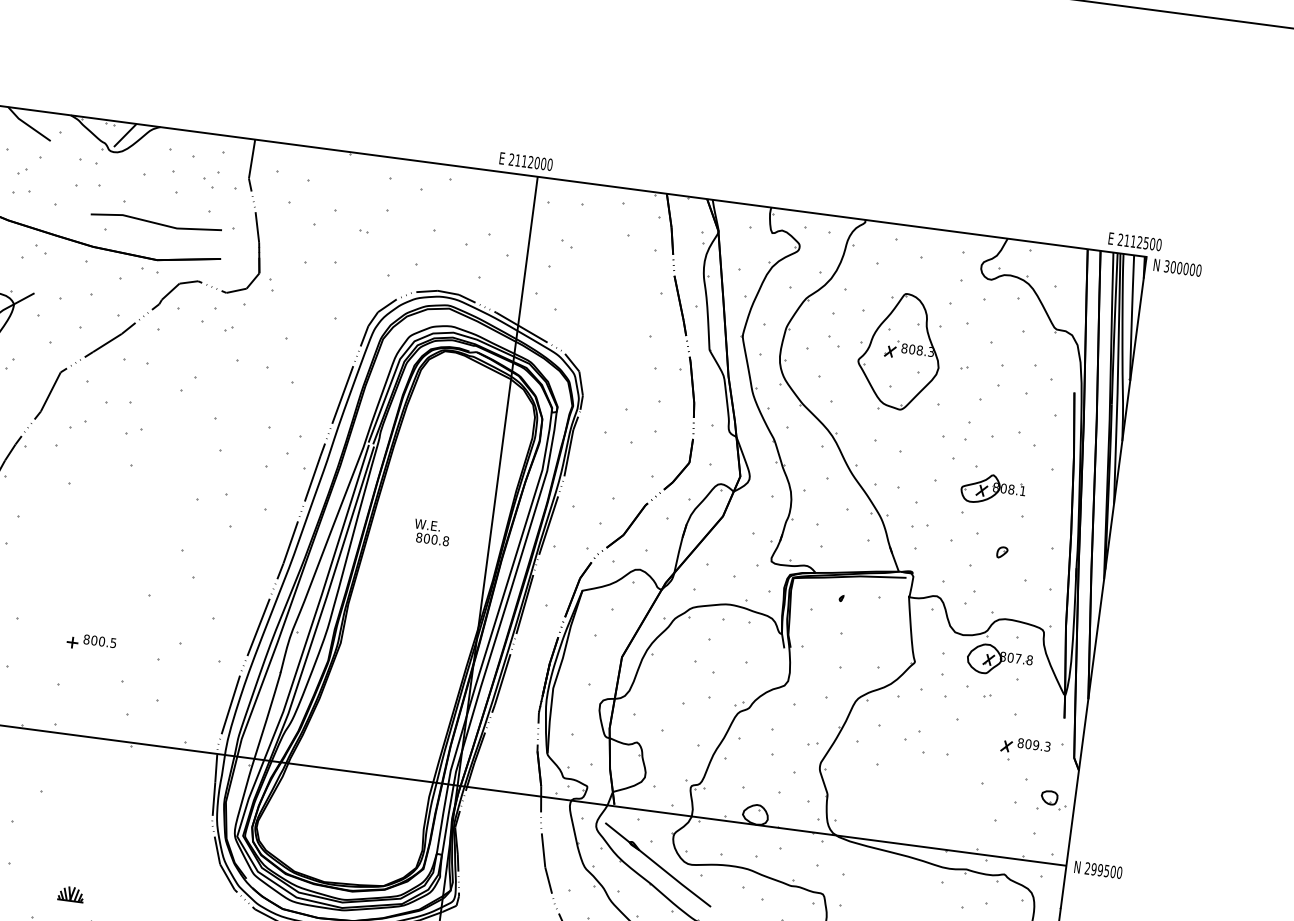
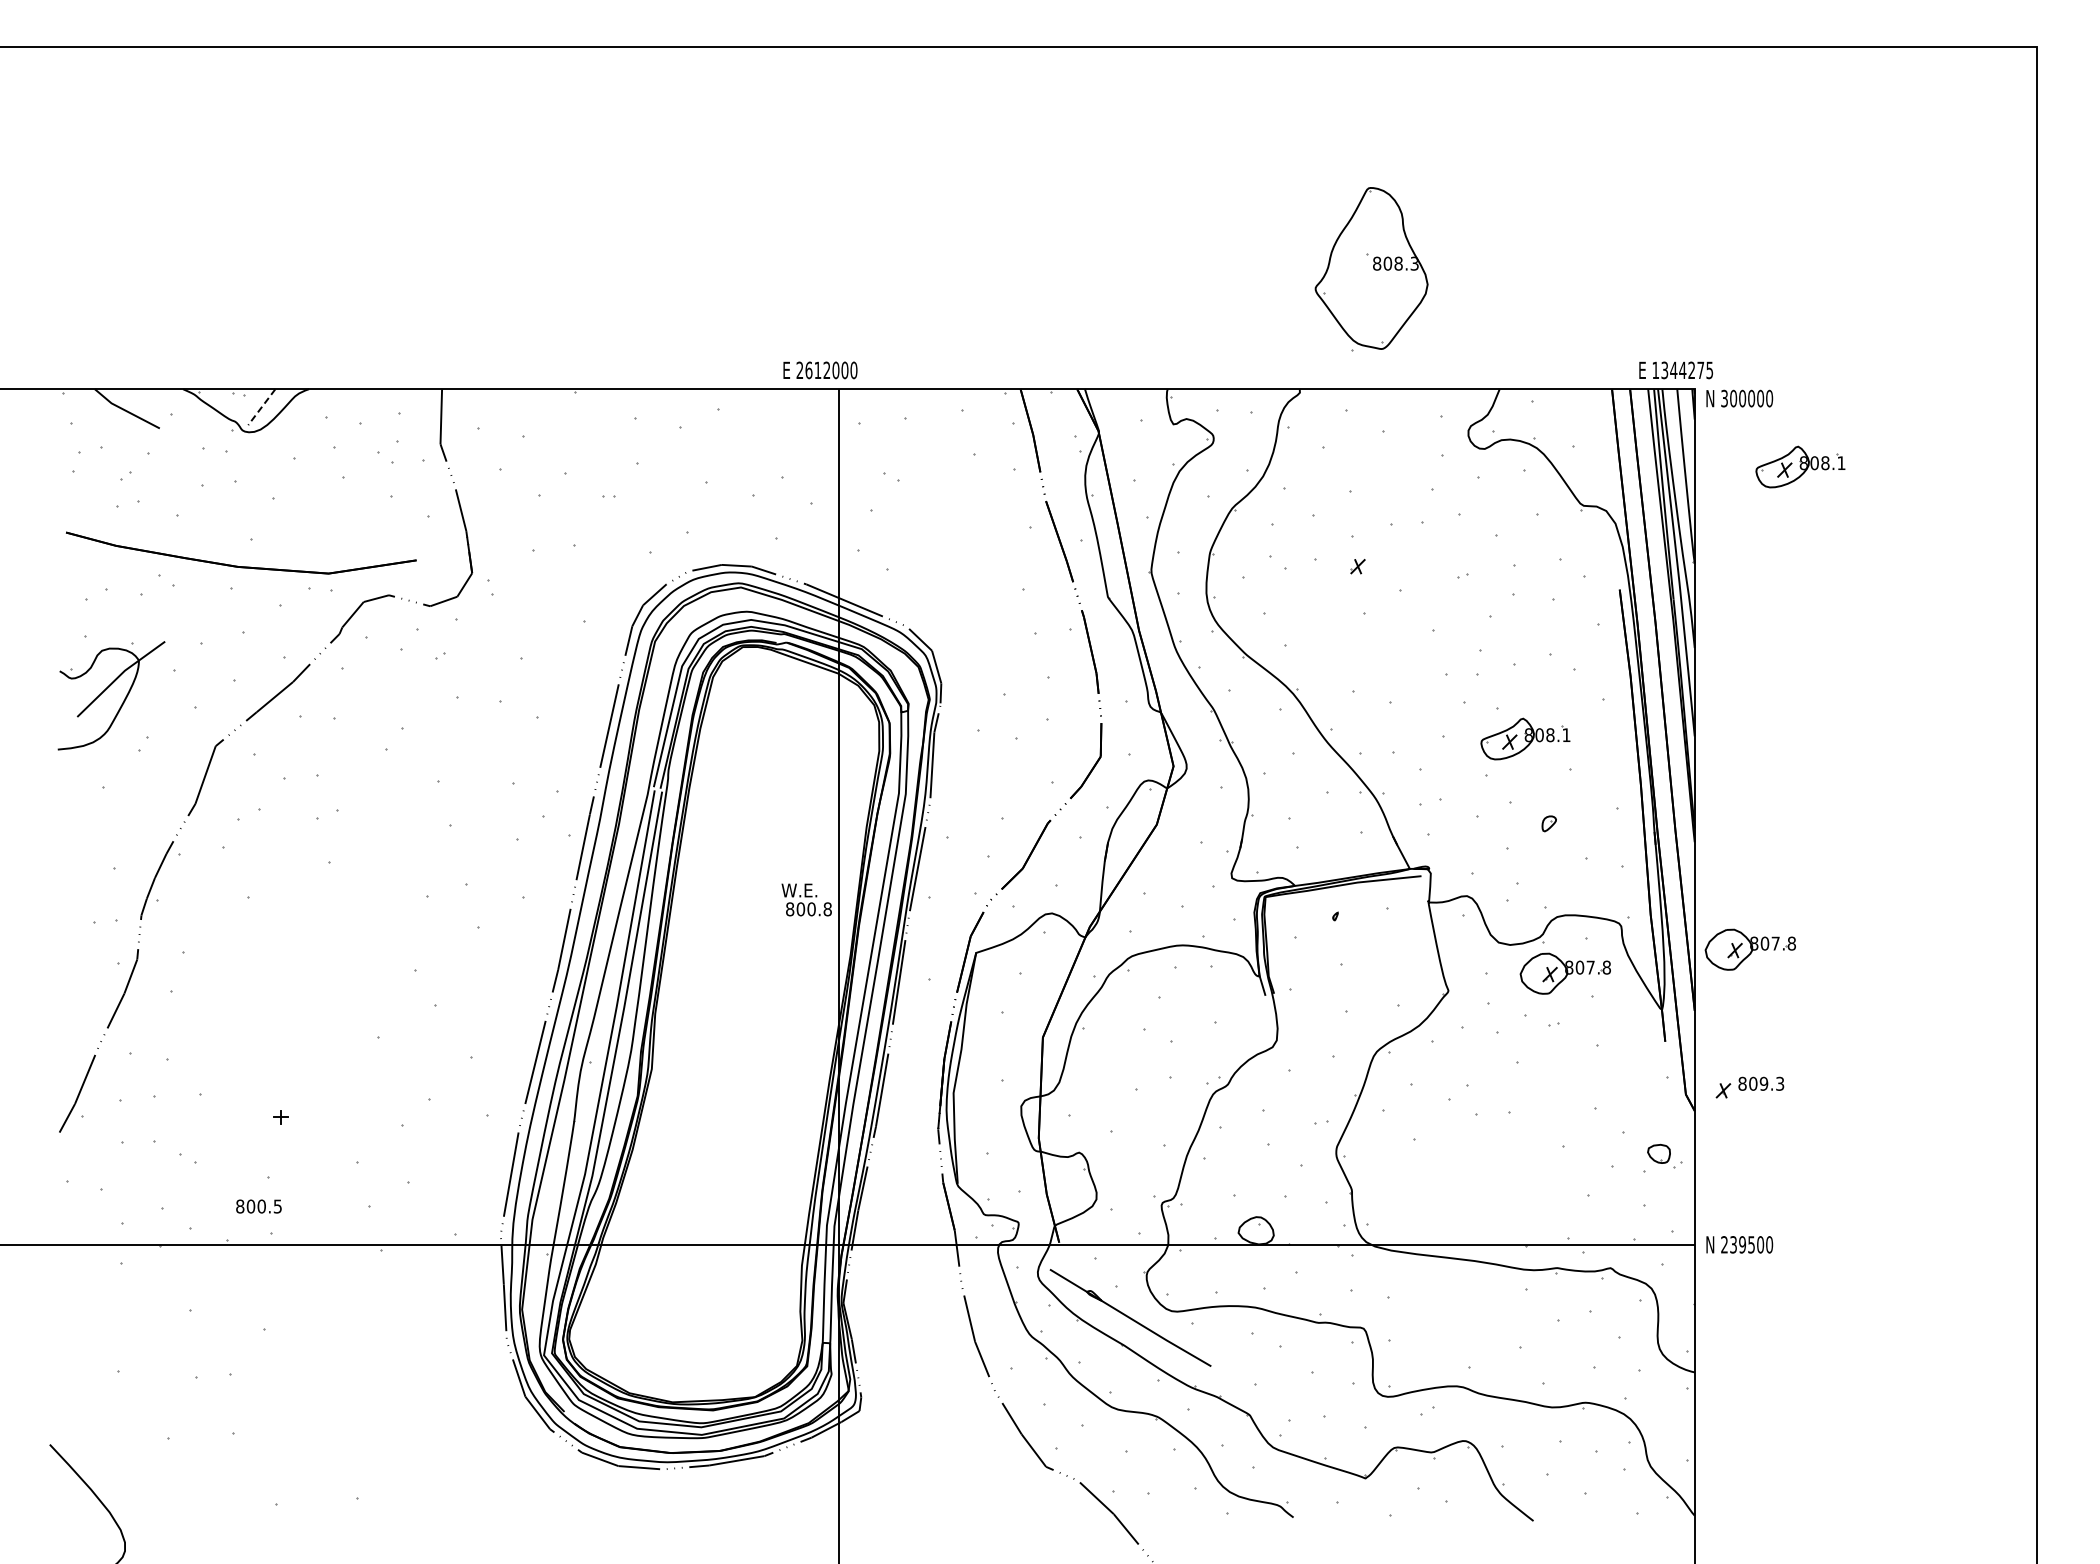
line: (125, 135) -> (261, 407), solid -> dashed
text: (517, 160) -> (808, 370), 2112000 -> 2612000
line: (155, 222) -> (319, 521), removed
text: (1139, 242) -> (1682, 370), 2112500 -> 1344275
part: (1214, 321) -> (1800, 466), added
part: (900, 352) -> (1371, 269), moved
text: (431, 532) -> (806, 899), moved
text: (99, 641) -> (258, 1206), moved
part: (1133, 660) -> (1749, 949), added
part: (1025, 746) -> (1749, 1087), moved
text: (1094, 869) -> (1733, 1244), 299500 -> 239500
part: (70, 894) -> (324, 1465), removed

